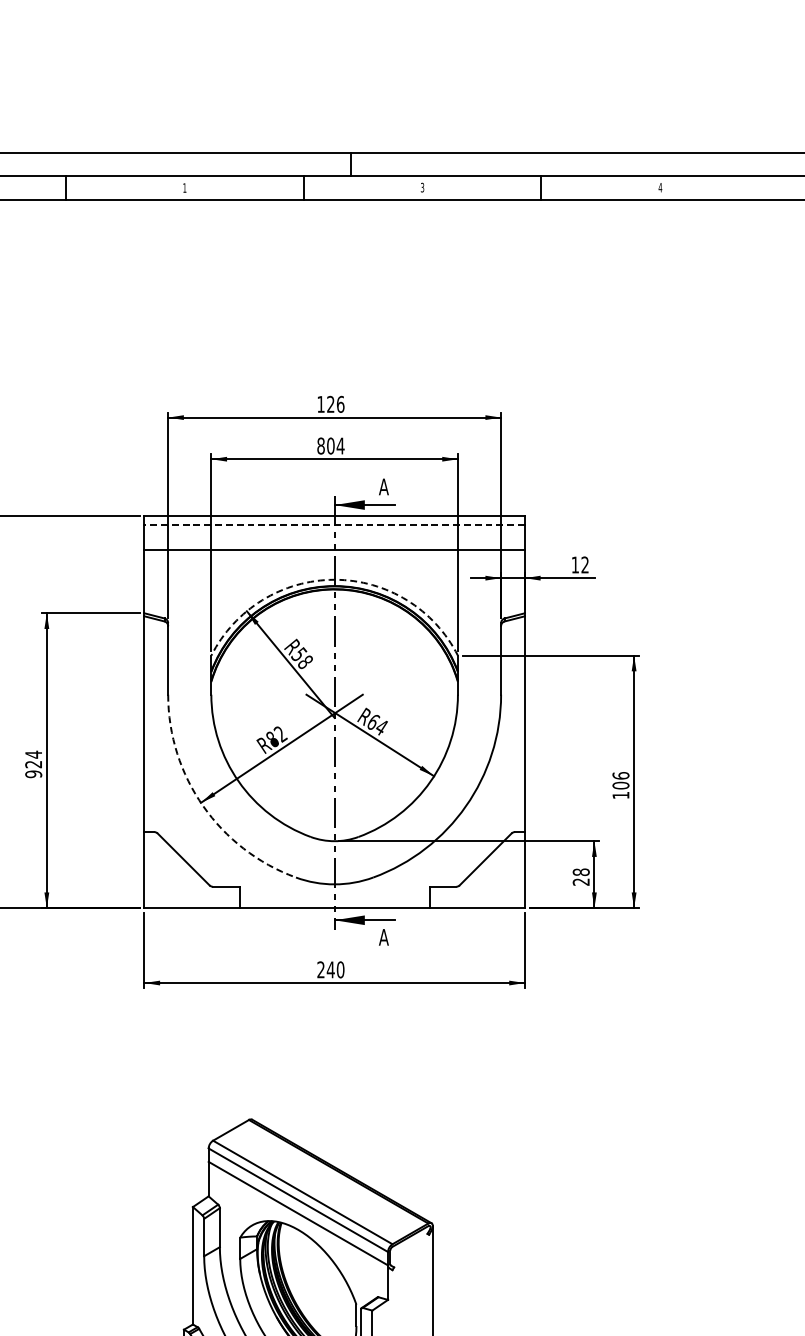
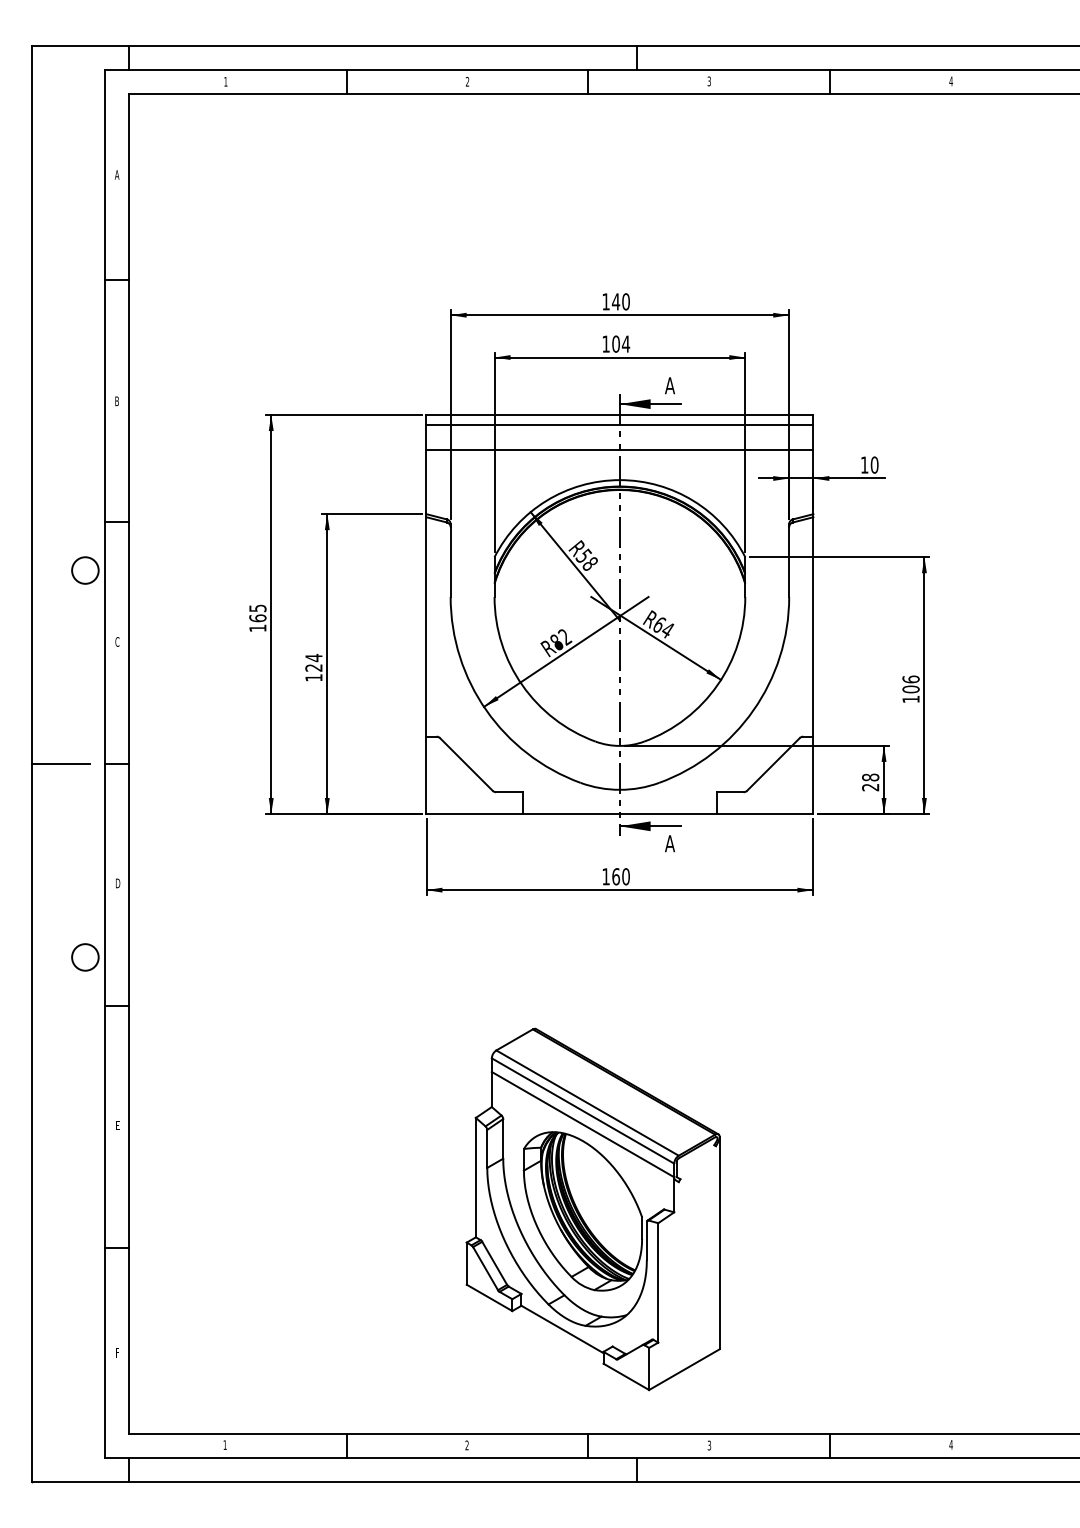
text: (184, 187) -> (467, 81), 1 -> 2
text: (335, 404) -> (620, 301), 126 -> 140
text: (320, 445) -> (605, 343), 804 -> 104
line: (334, 525) -> (619, 424), dashed -> solid
text: (585, 564) -> (874, 464), 12 -> 10
arc: (334, 580) -> (619, 480), dashed -> solid
text: (33, 773) -> (313, 677), 924 -> 124
arc: (203, 806) -> (486, 710), dashed -> solid
text: (326, 969) -> (611, 876), 240 -> 160

